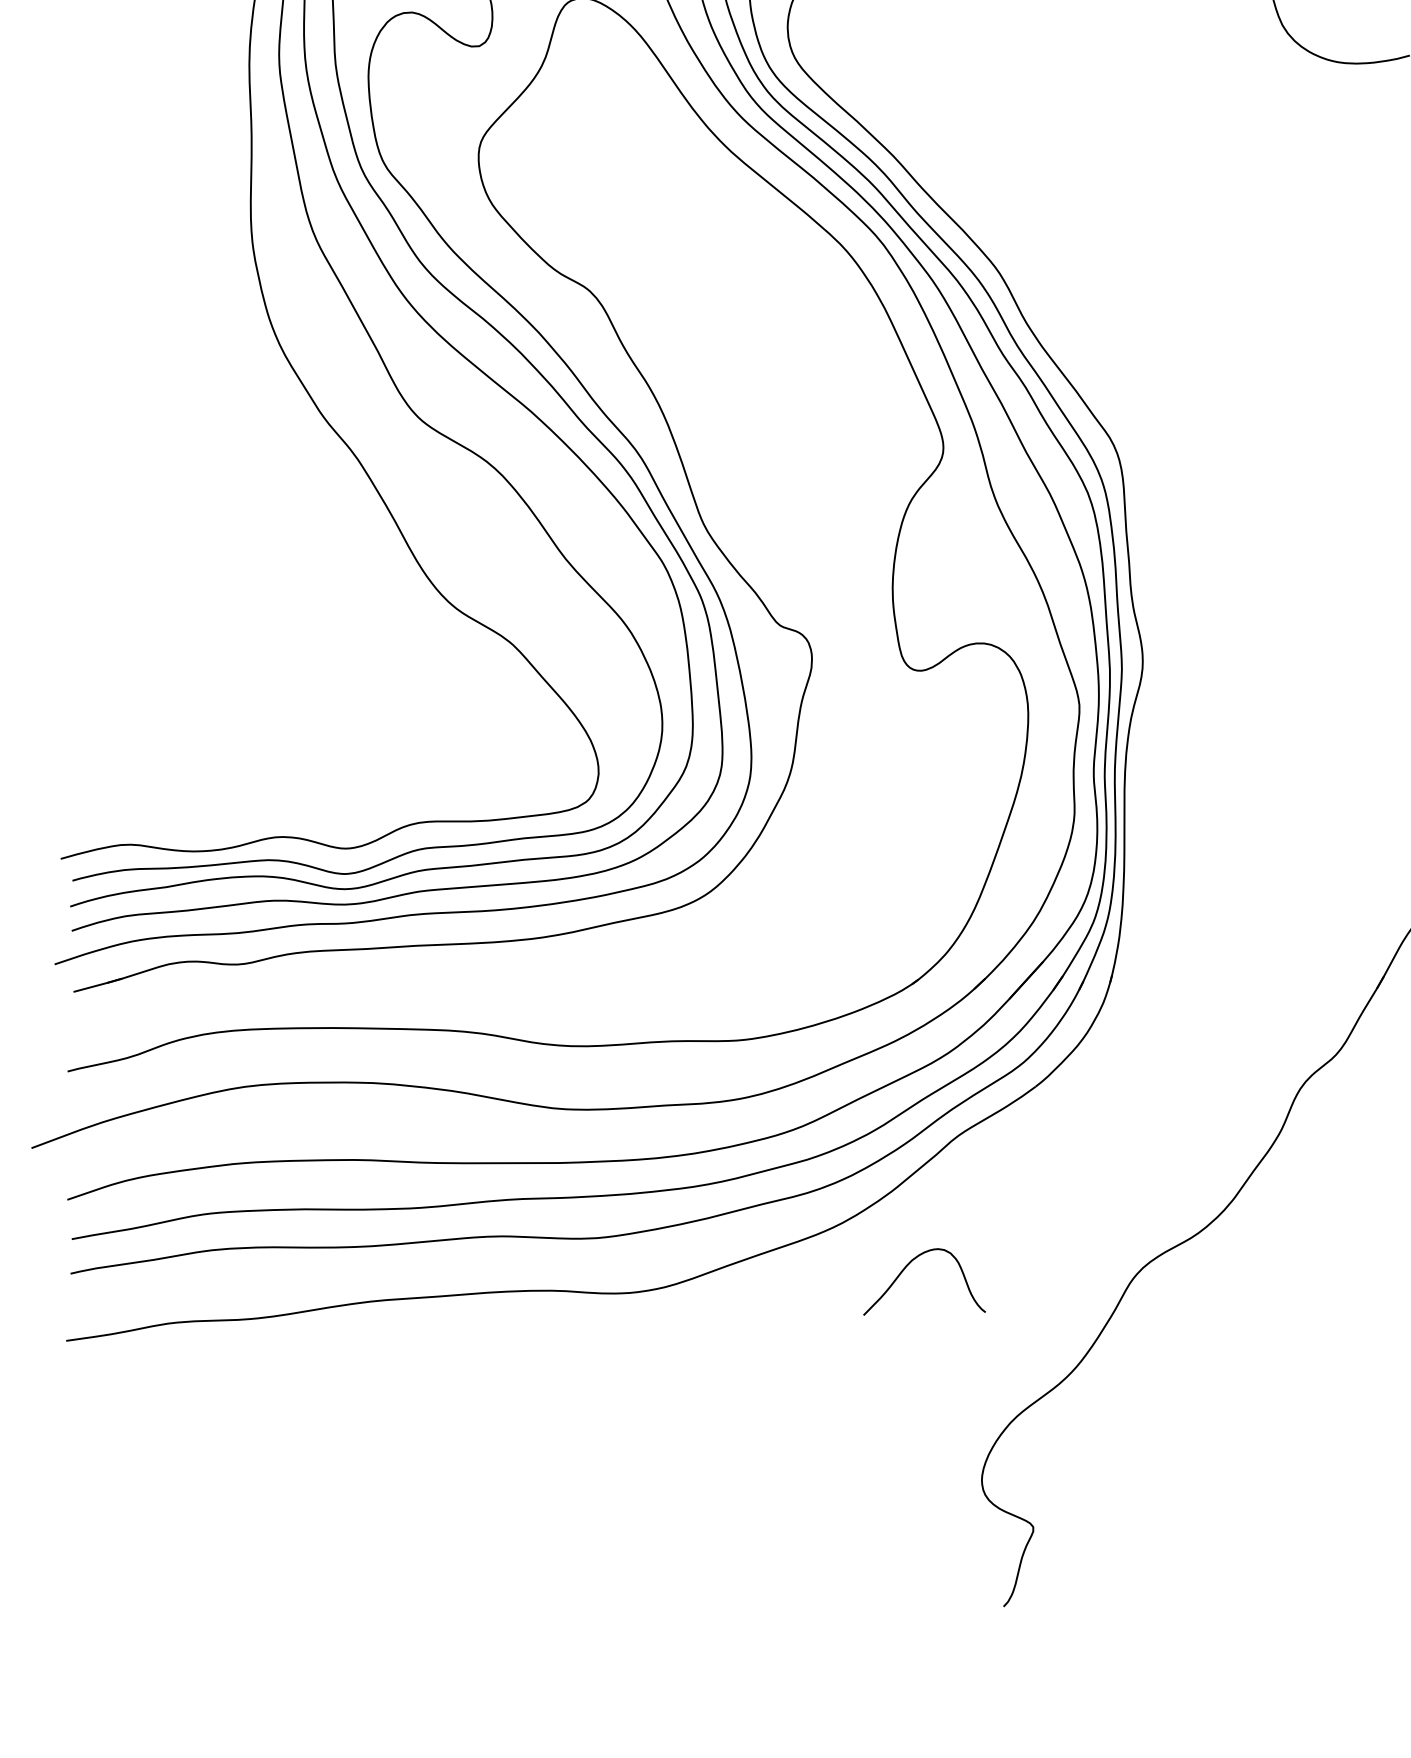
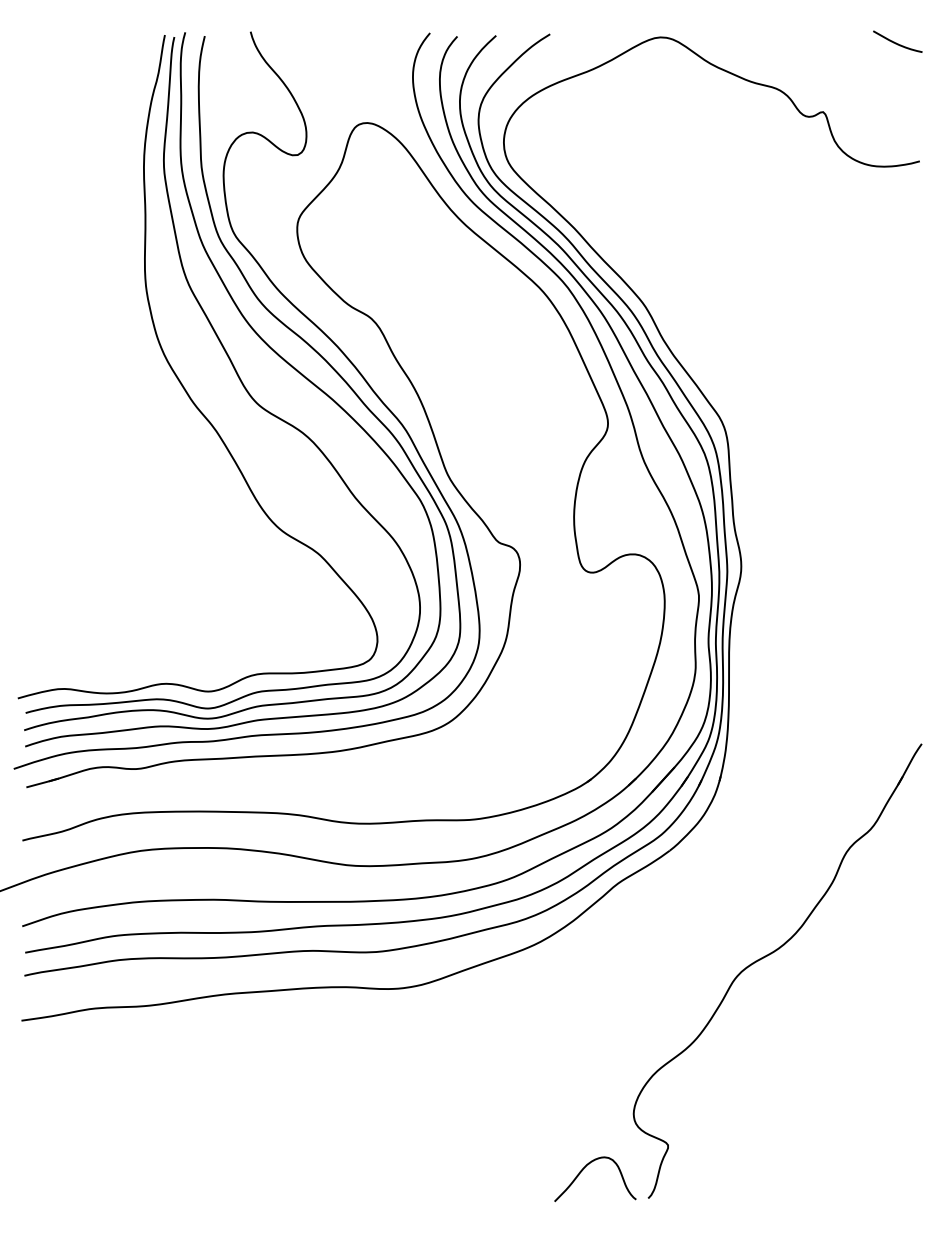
curve: (906, 1268) -> (583, 1170), moved

